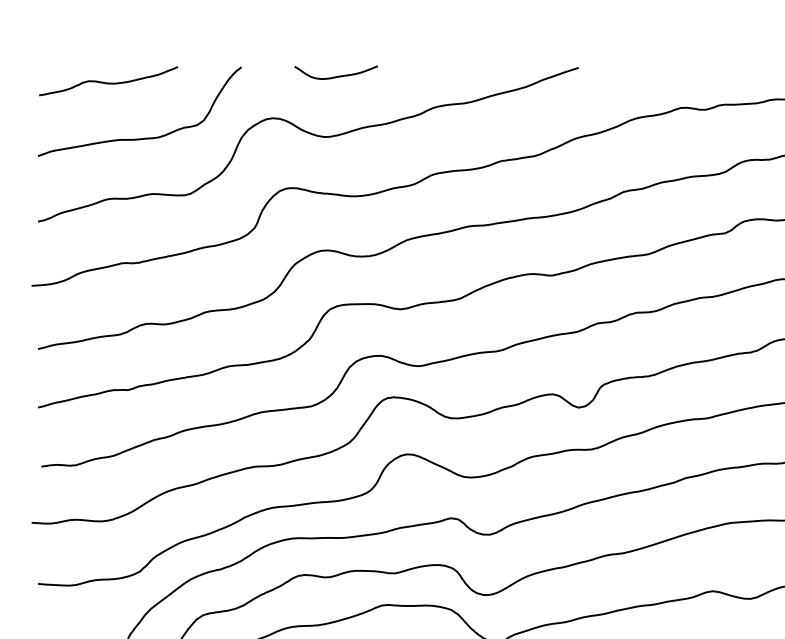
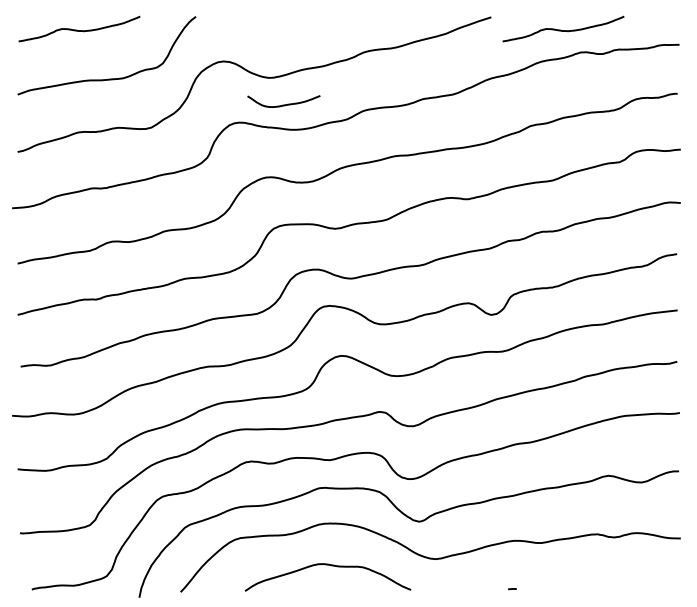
curve: (335, 76) -> (283, 104), moved
curve: (661, 82) -> (563, 30), added

